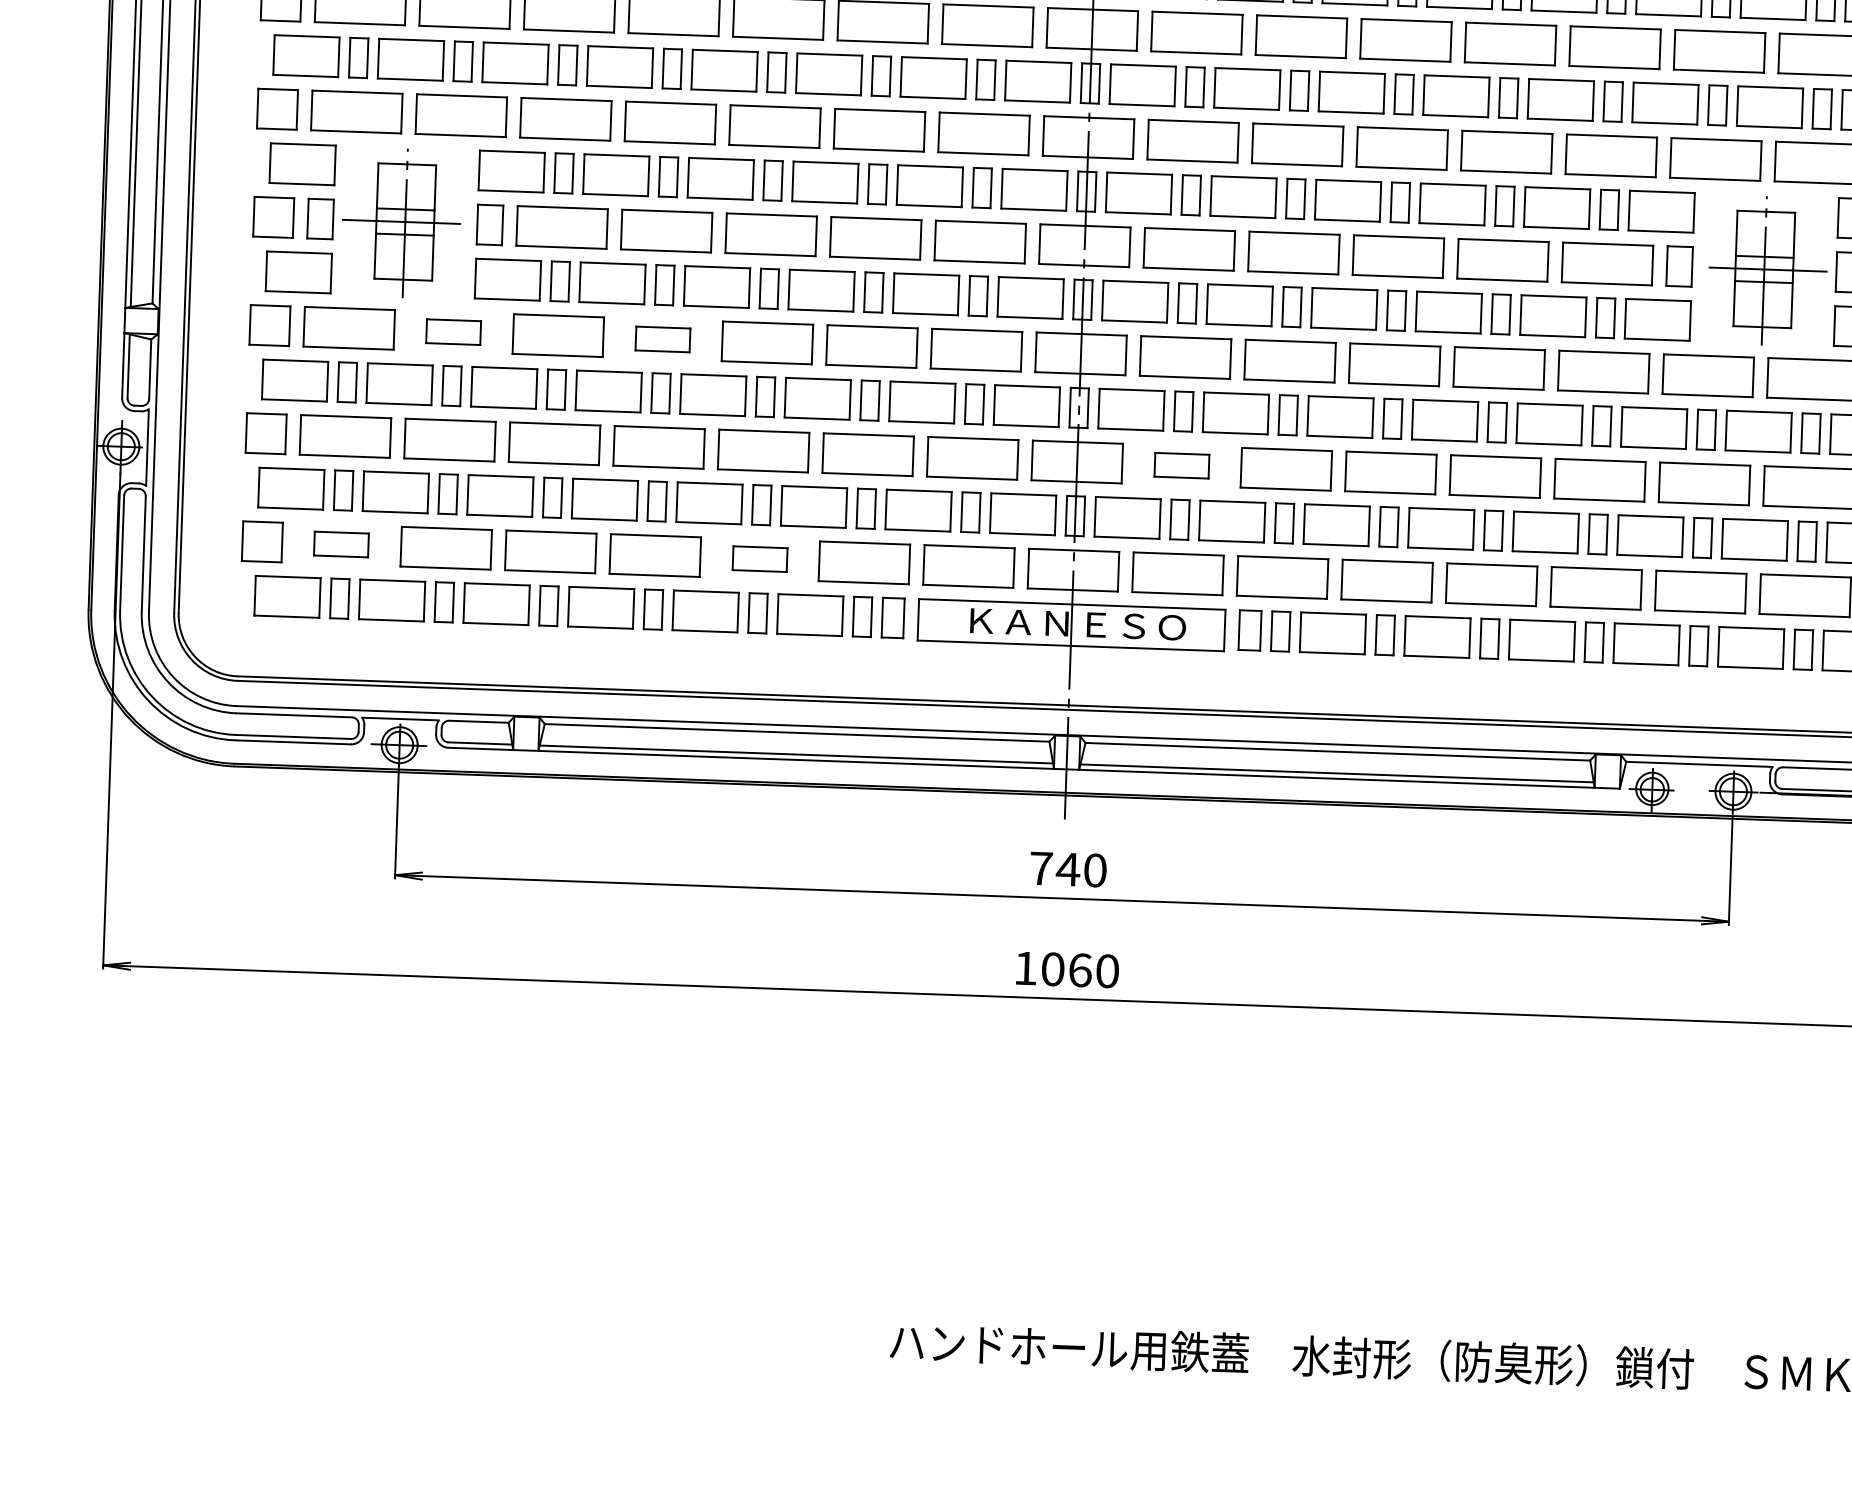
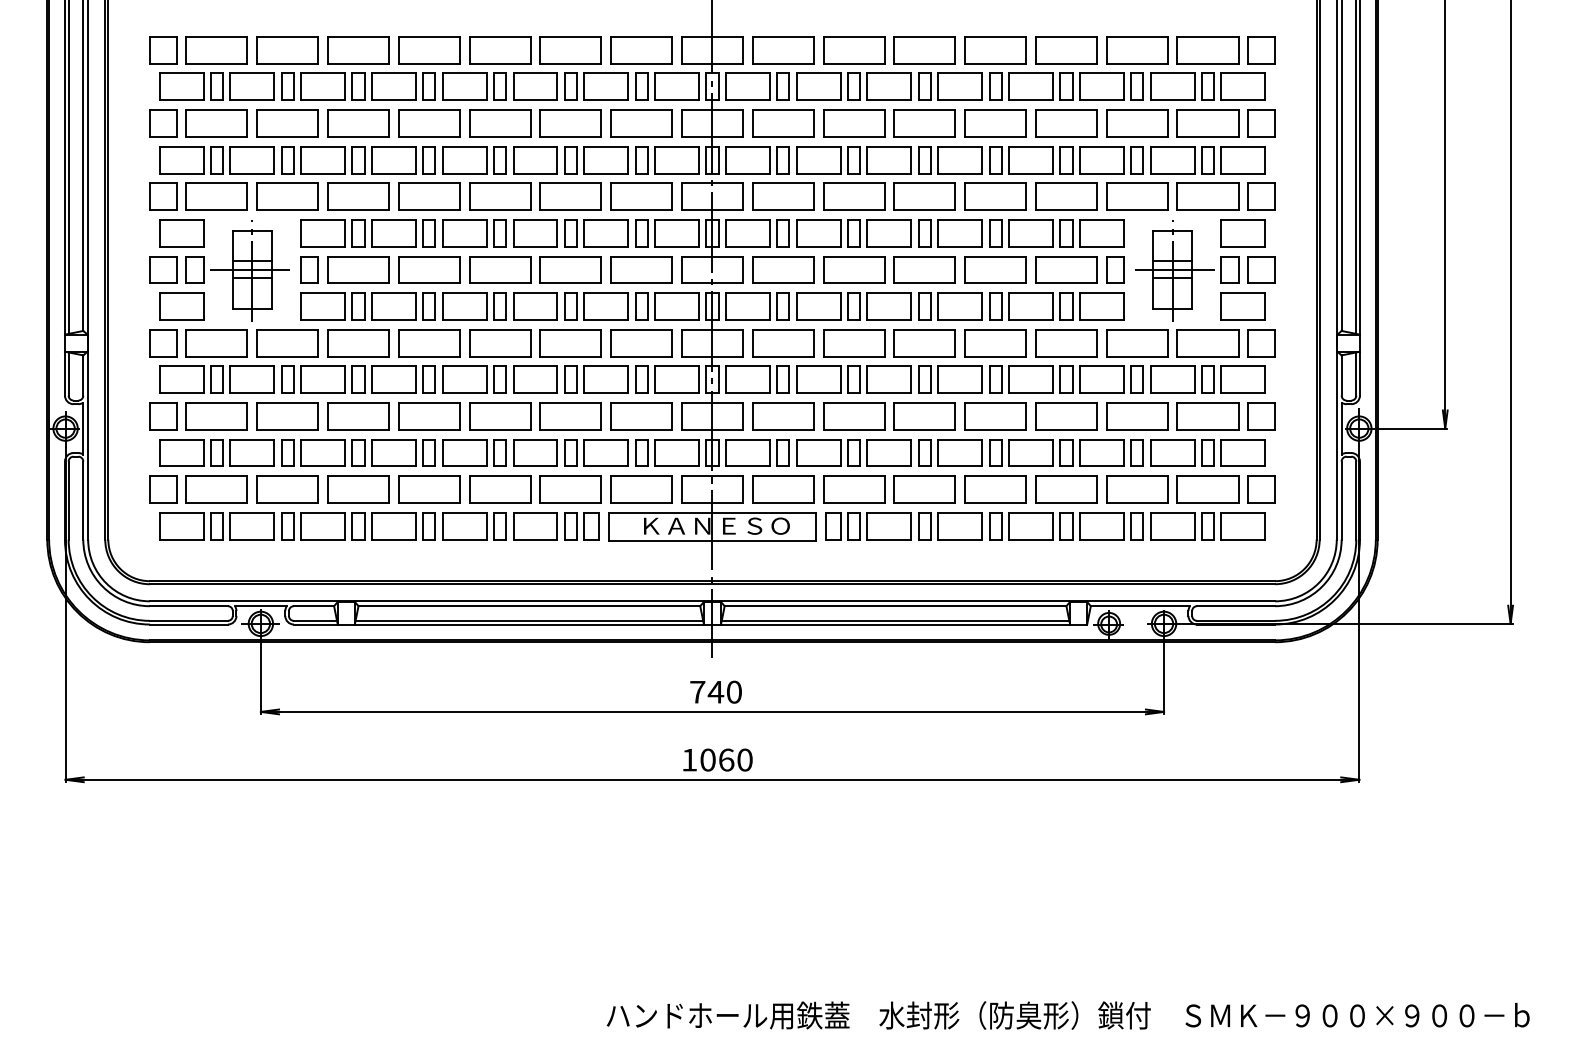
part: (453, 332) -> (287, 343), size x1.67
part: (663, 339) -> (429, 343), size x1.67
part: (1182, 465) -> (783, 416), size x1.67
part: (341, 544) -> (216, 489), size x1.67
part: (760, 559) -> (500, 489), size x1.67

